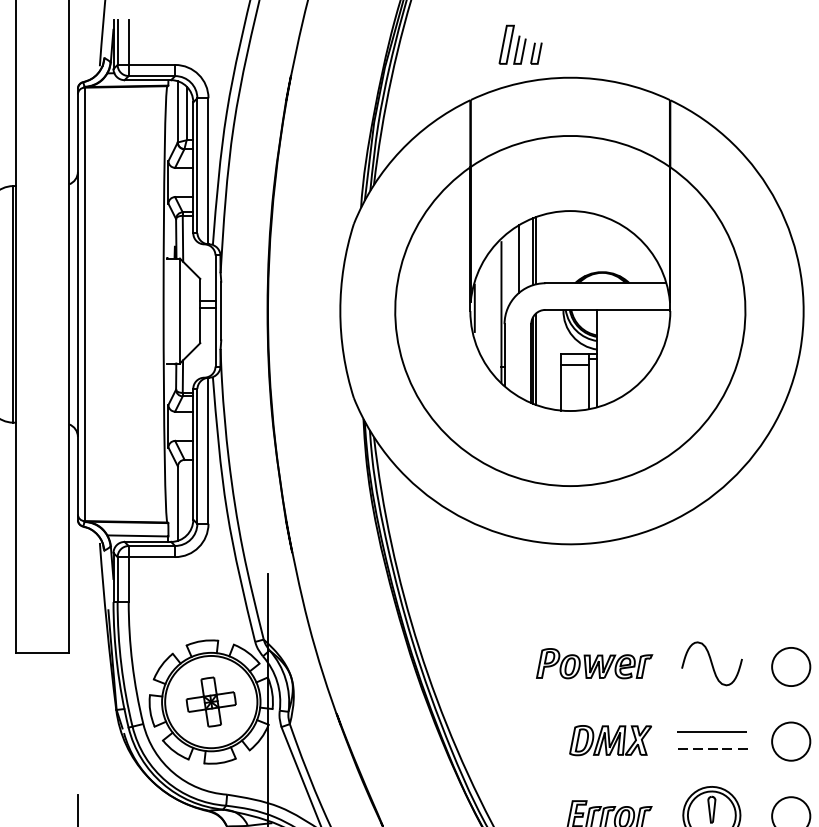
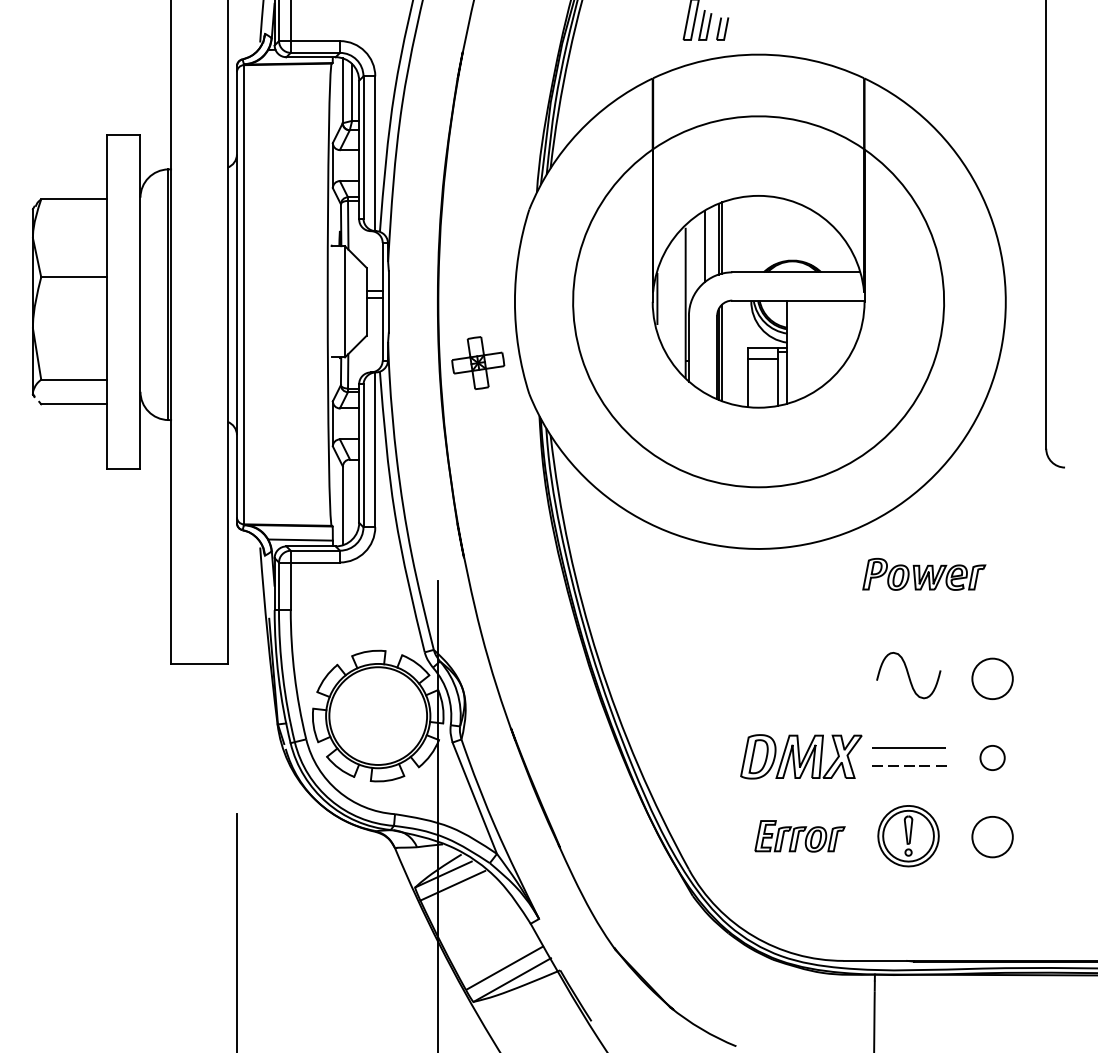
part: (594, 663) -> (924, 574), moved
part: (211, 701) -> (478, 362), moved
part: (610, 740) -> (801, 756), size x1.4
circle: (791, 741) -> (992, 757), size x0.6

